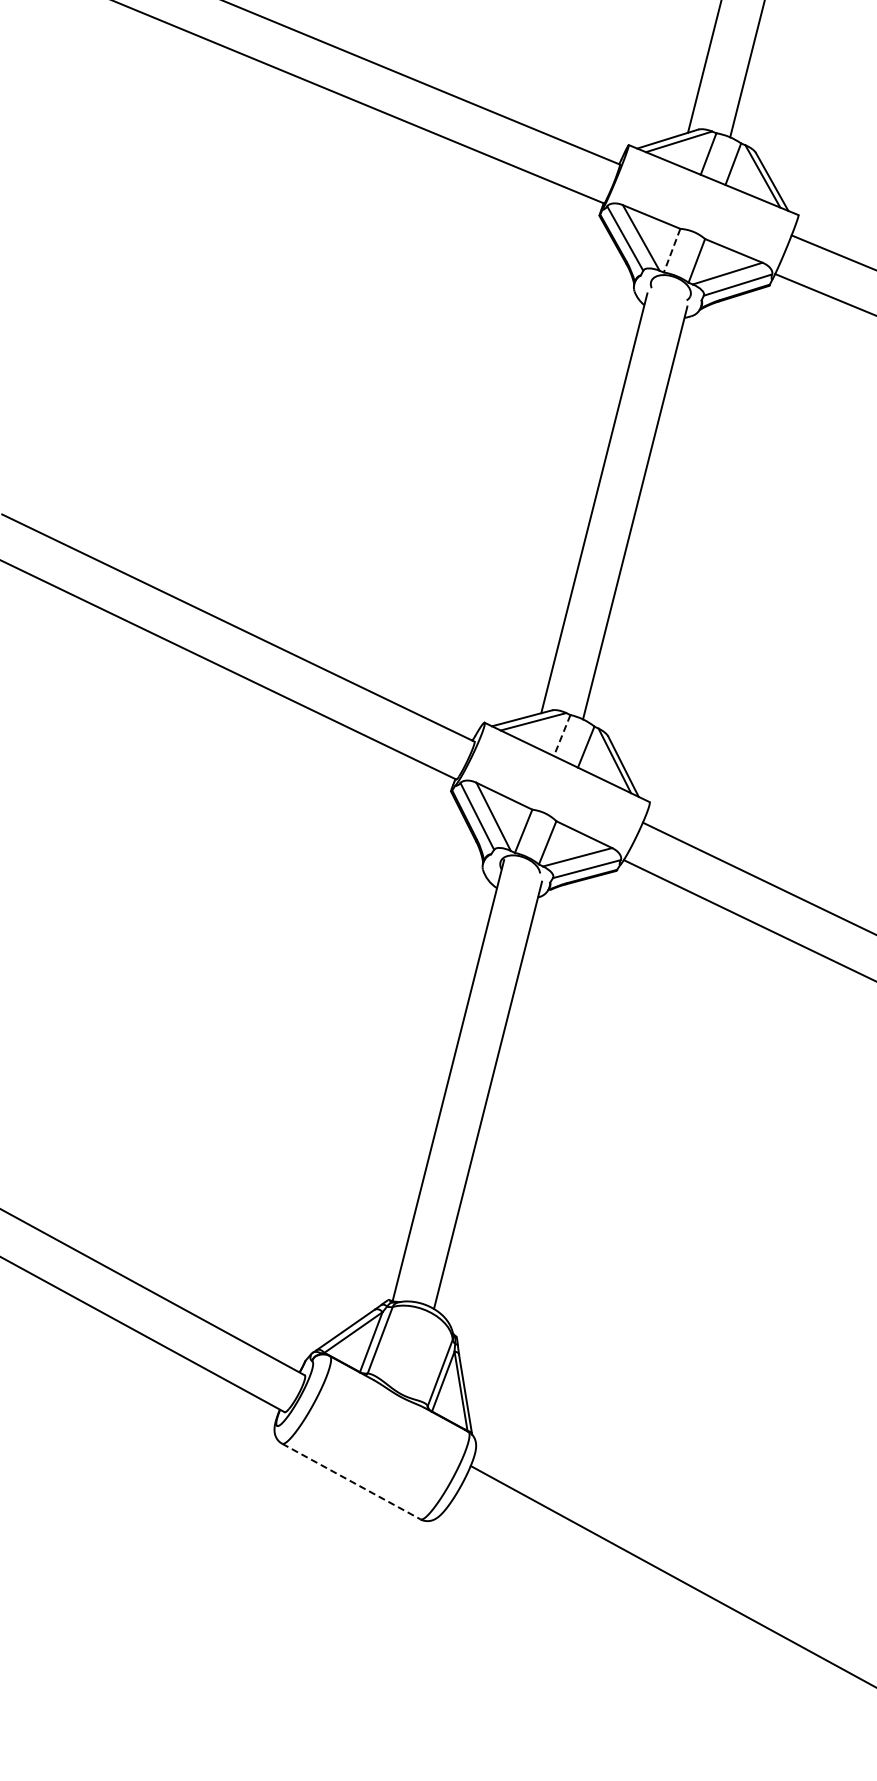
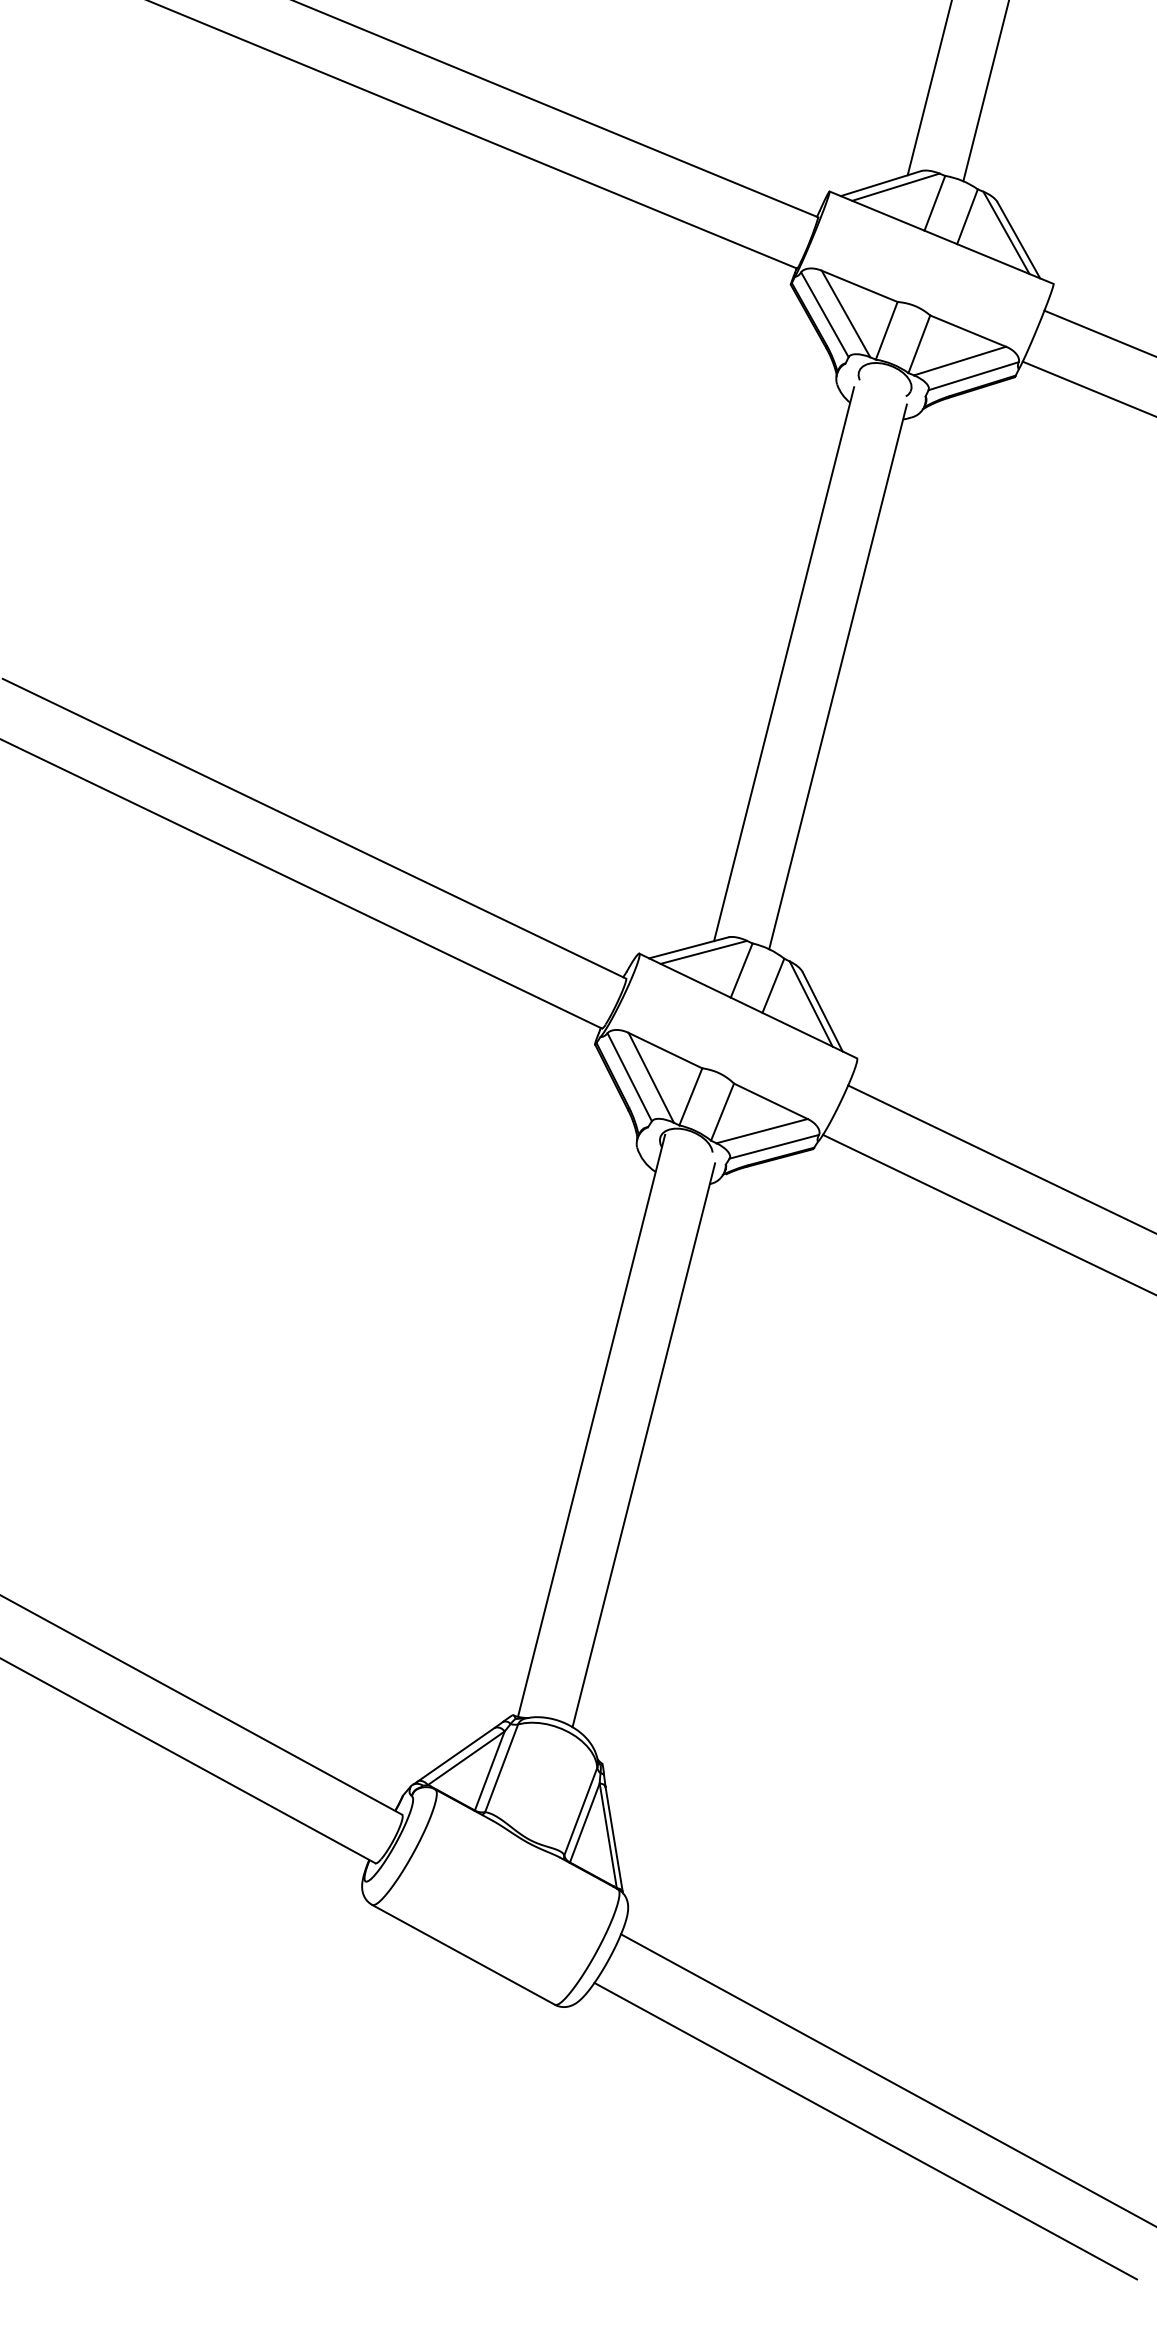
line: (671, 251) -> (885, 331), dashed -> solid
line: (562, 736) -> (742, 971), dashed -> solid
line: (351, 1481) -> (463, 1954), dashed -> solid
line: (655, 1614) -> (864, 2130), added

